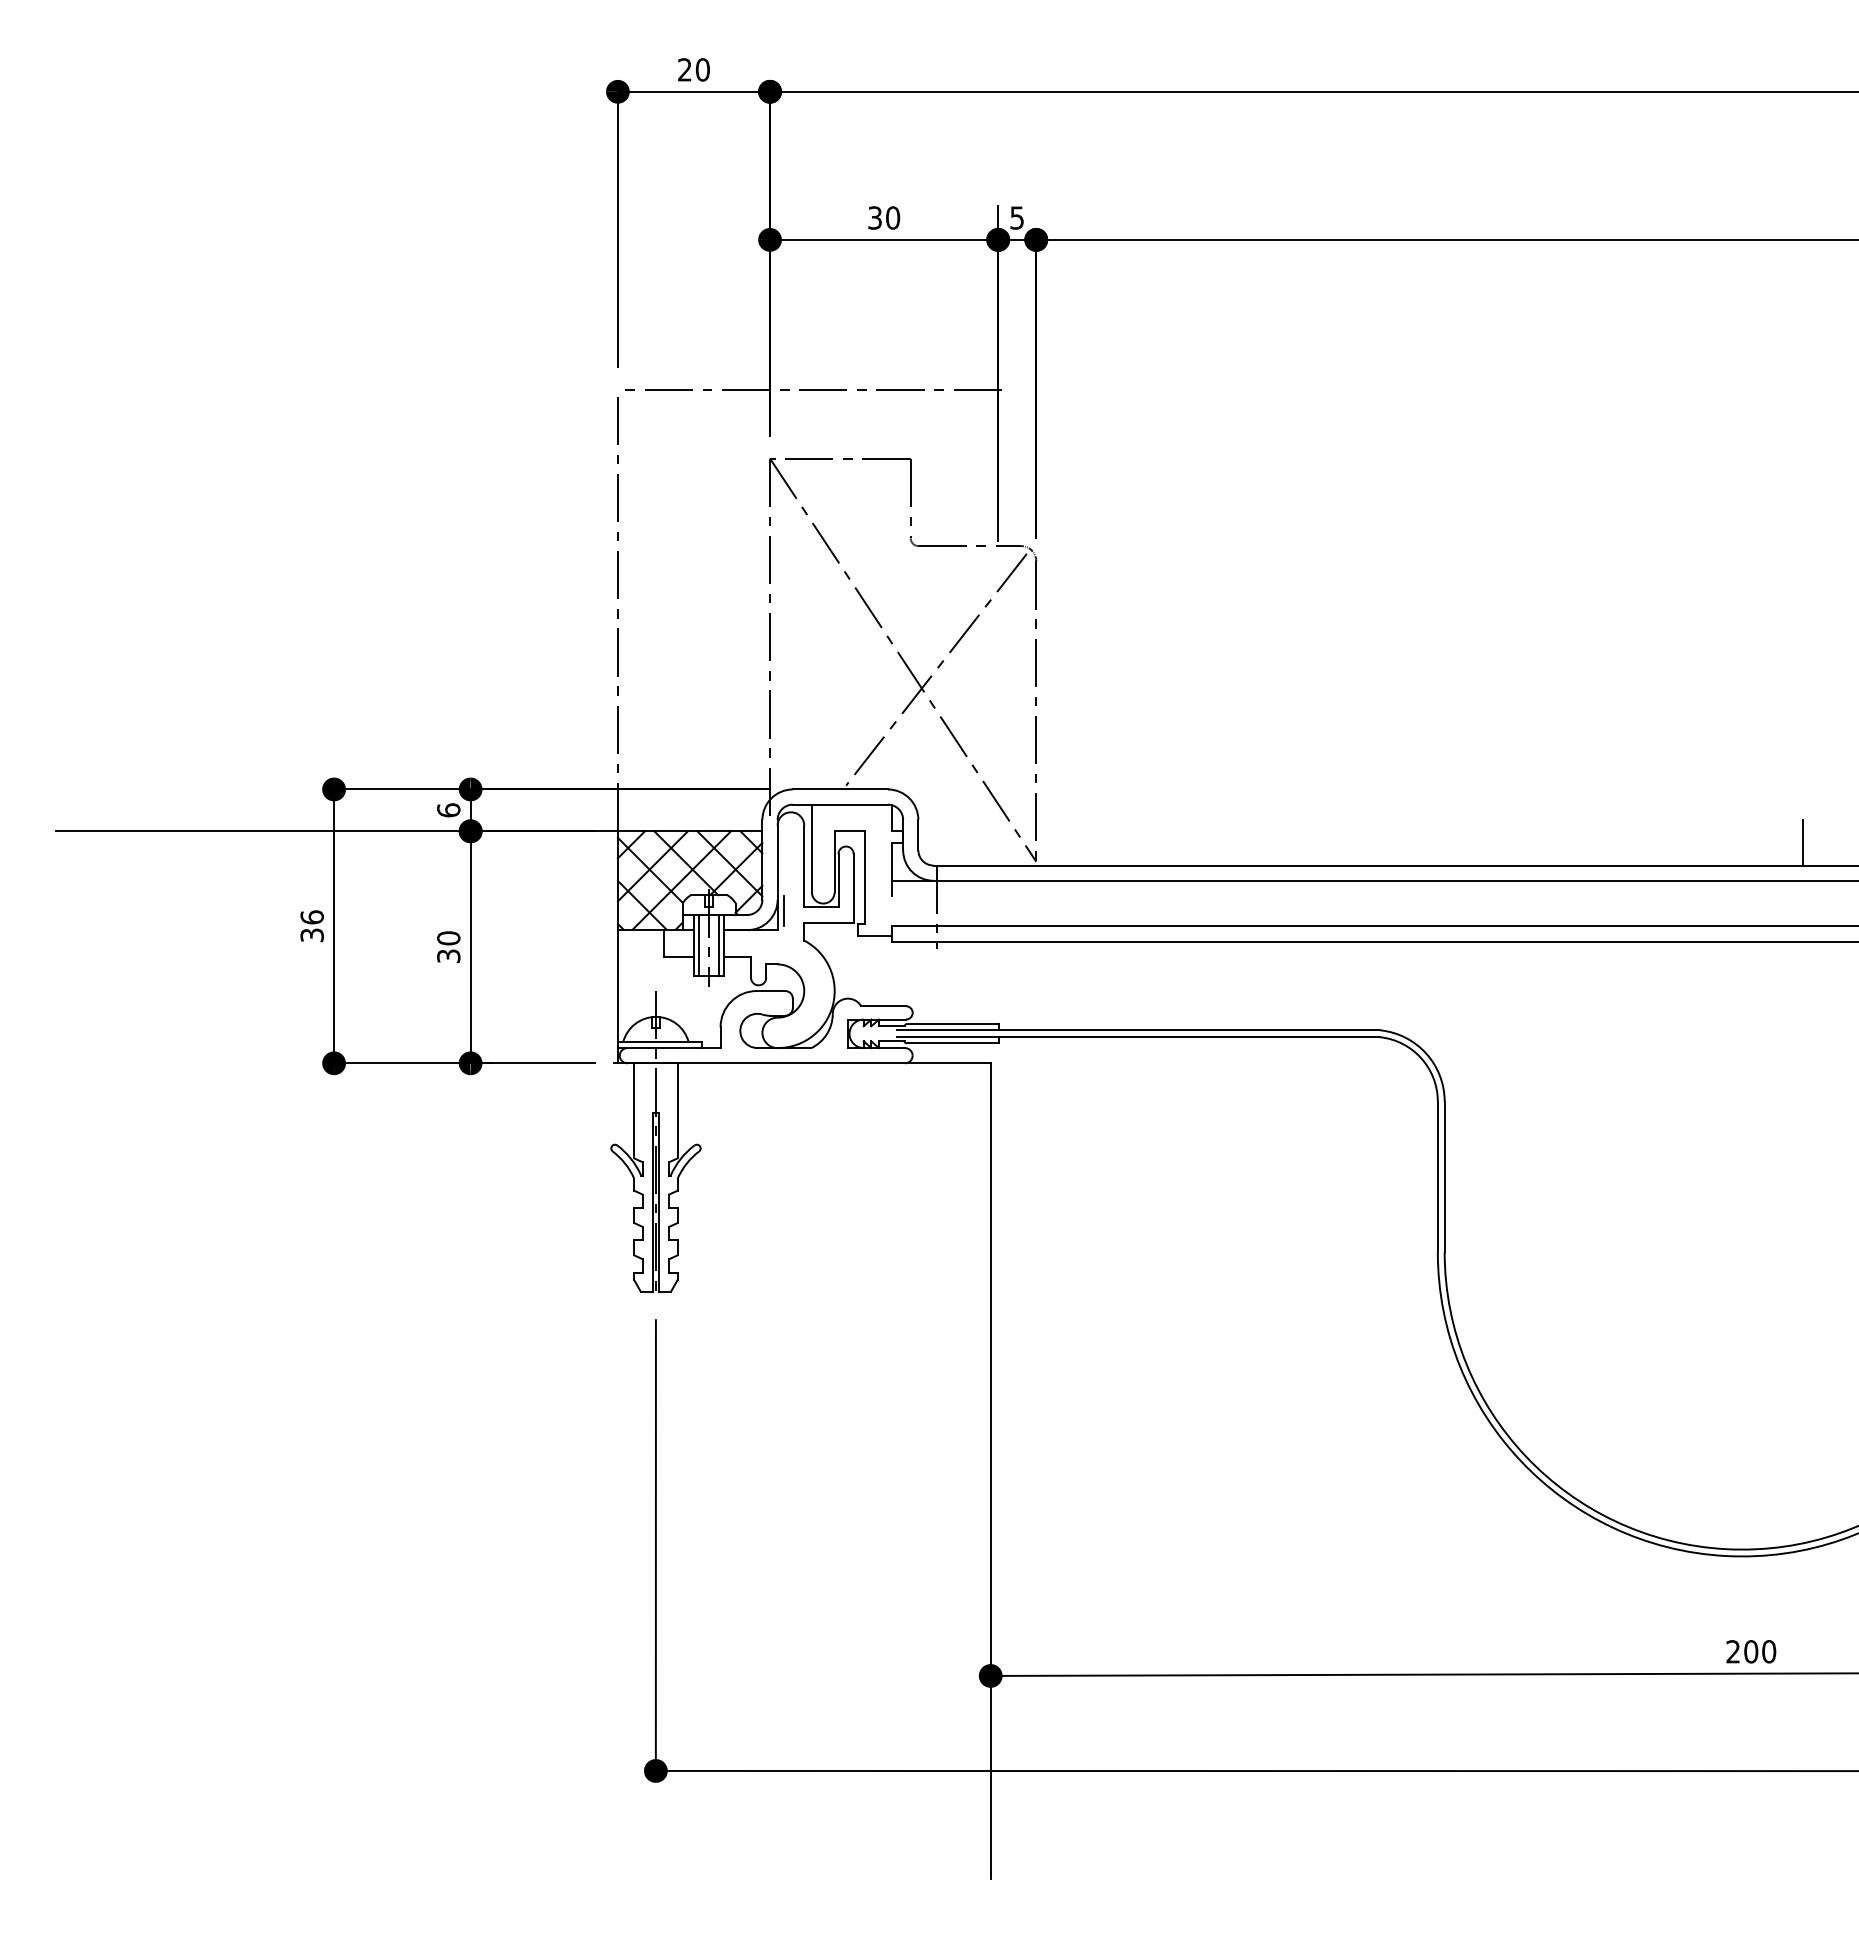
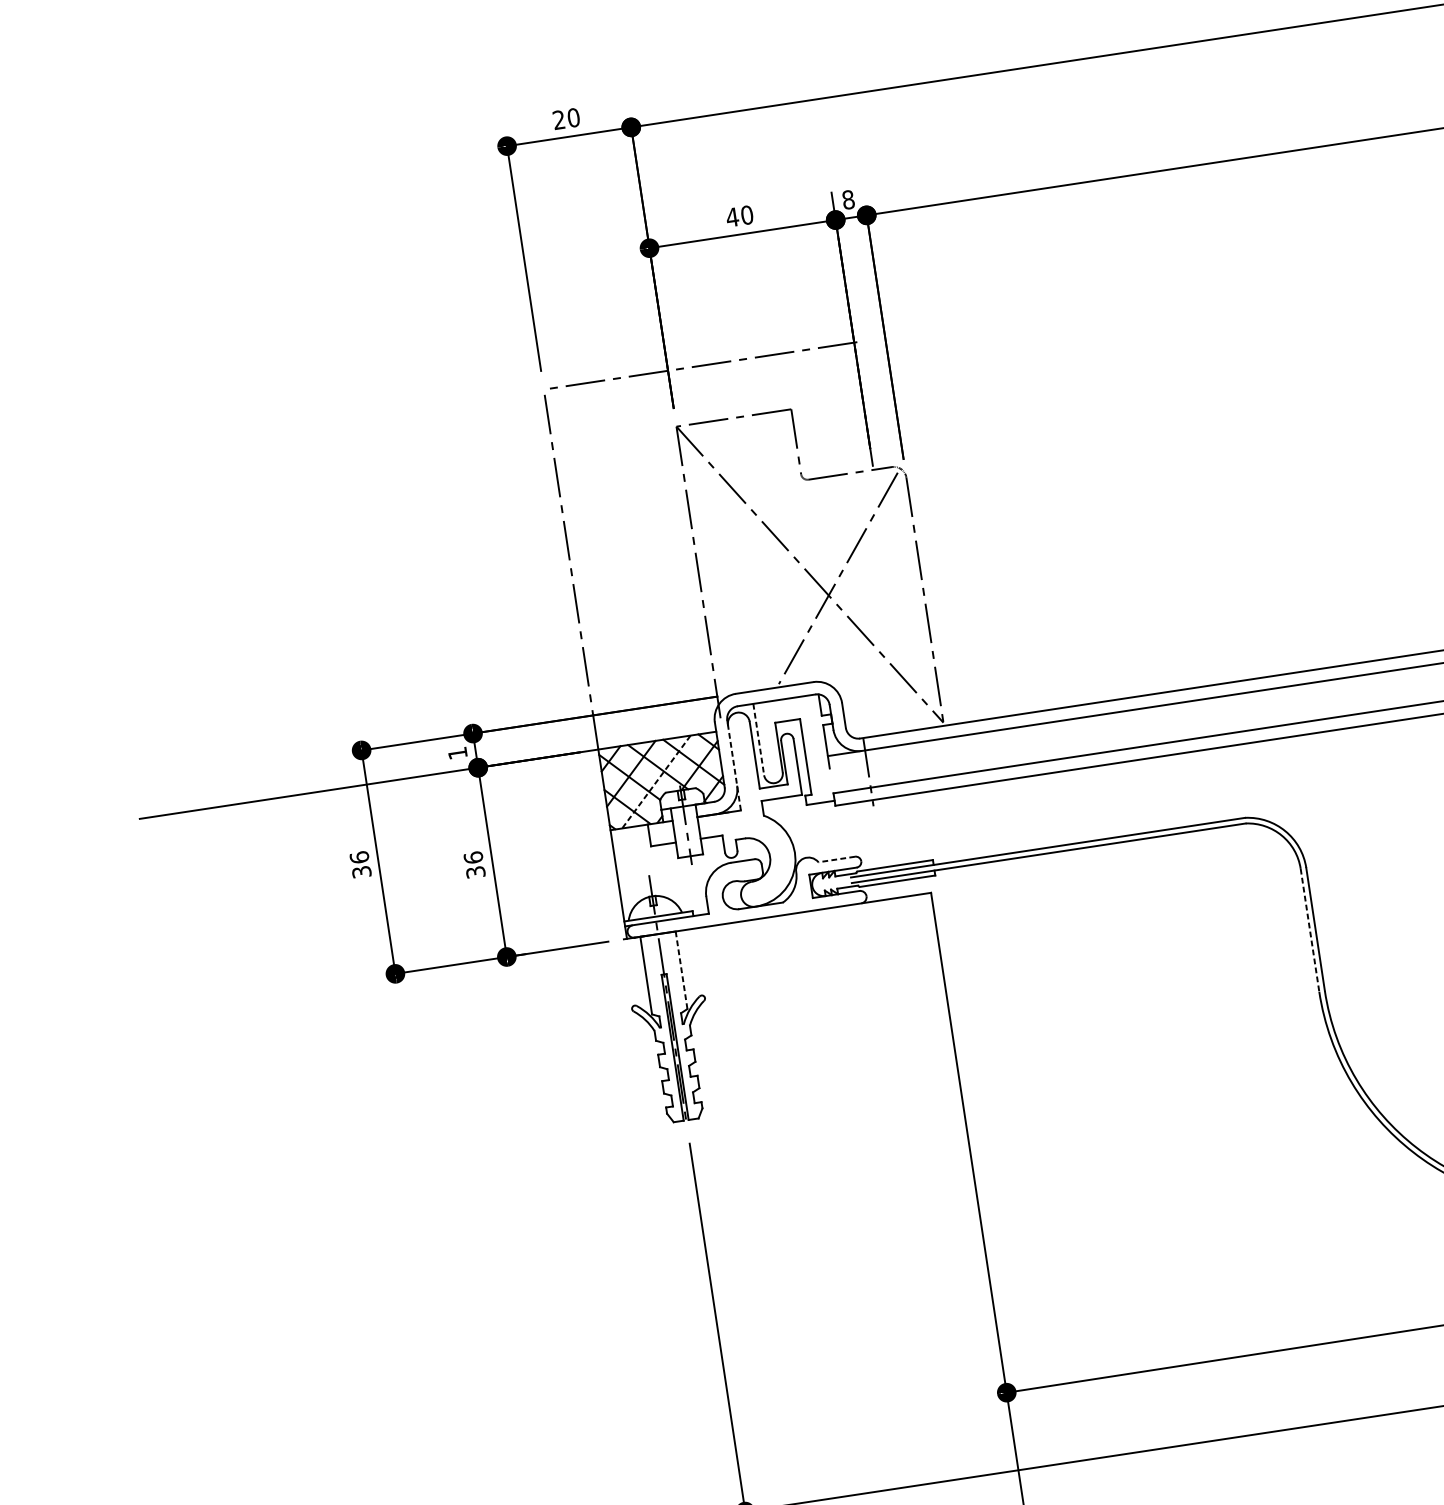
text: (874, 217) -> (731, 217), 30 -> 40
text: (1017, 217) -> (848, 199), 5 -> 8
text: (448, 810) -> (457, 753), 6 -> 1
line: (811, 848) -> (758, 739), solid -> dashed
line: (777, 877) -> (734, 767), solid -> dashed
line: (681, 880) -> (656, 781), solid -> dashed
line: (783, 910) -> (743, 793), removed
text: (448, 938) -> (473, 857), 30 -> 36
line: (699, 944) -> (678, 831), removed
line: (719, 944) -> (695, 829), removed
line: (883, 1006) -> (836, 859), solid -> dashed
line: (677, 1110) -> (681, 969), solid -> dashed
line: (1437, 1177) -> (1309, 930), solid -> dashed

